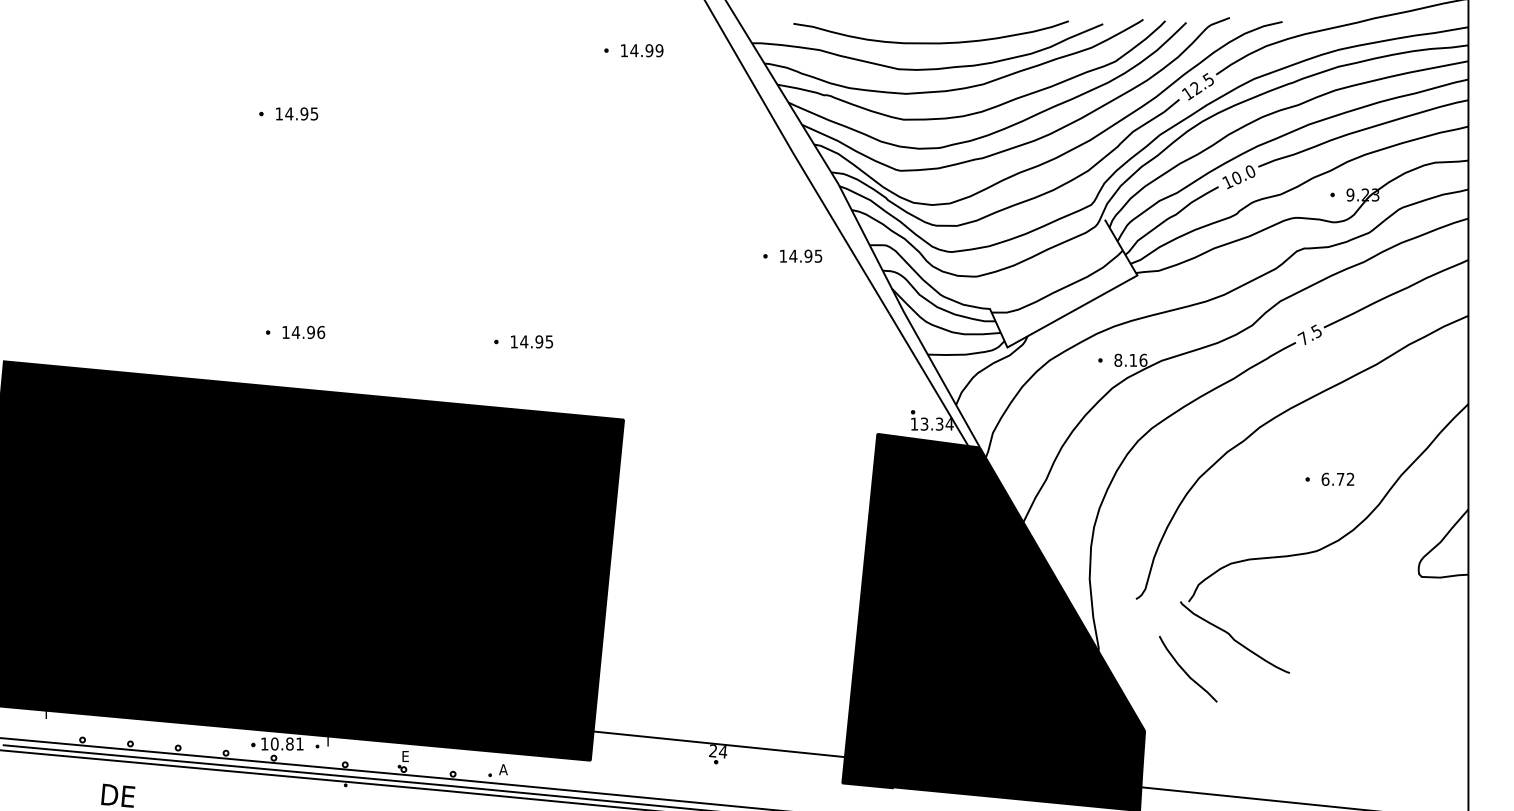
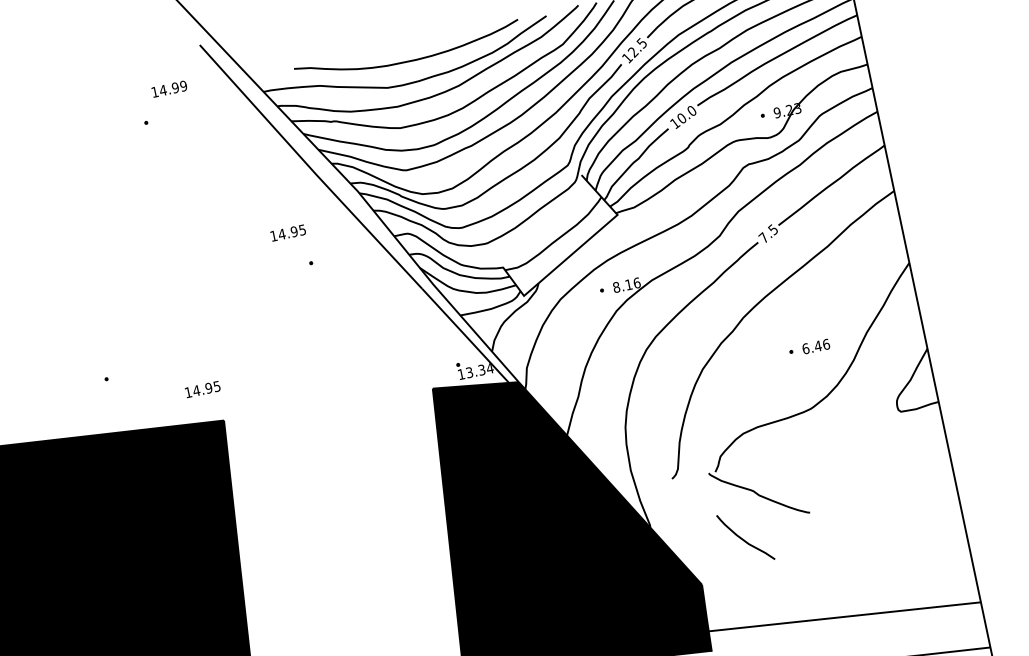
text: (642, 50) -> (169, 88), moved
text: (801, 255) -> (288, 232), moved
text: (531, 341) -> (202, 389), moved
text: (1345, 478) -> (822, 344), 6.72 -> 6.46
curve: (1185, 670) -> (743, 539), moved

